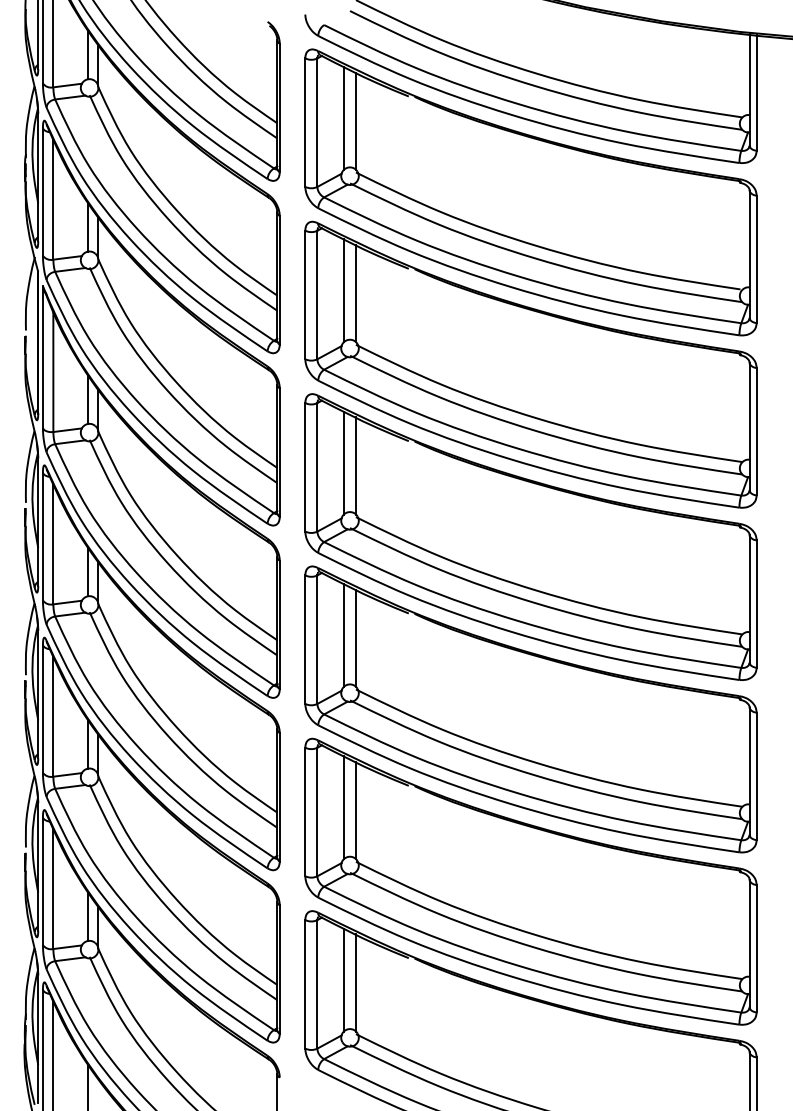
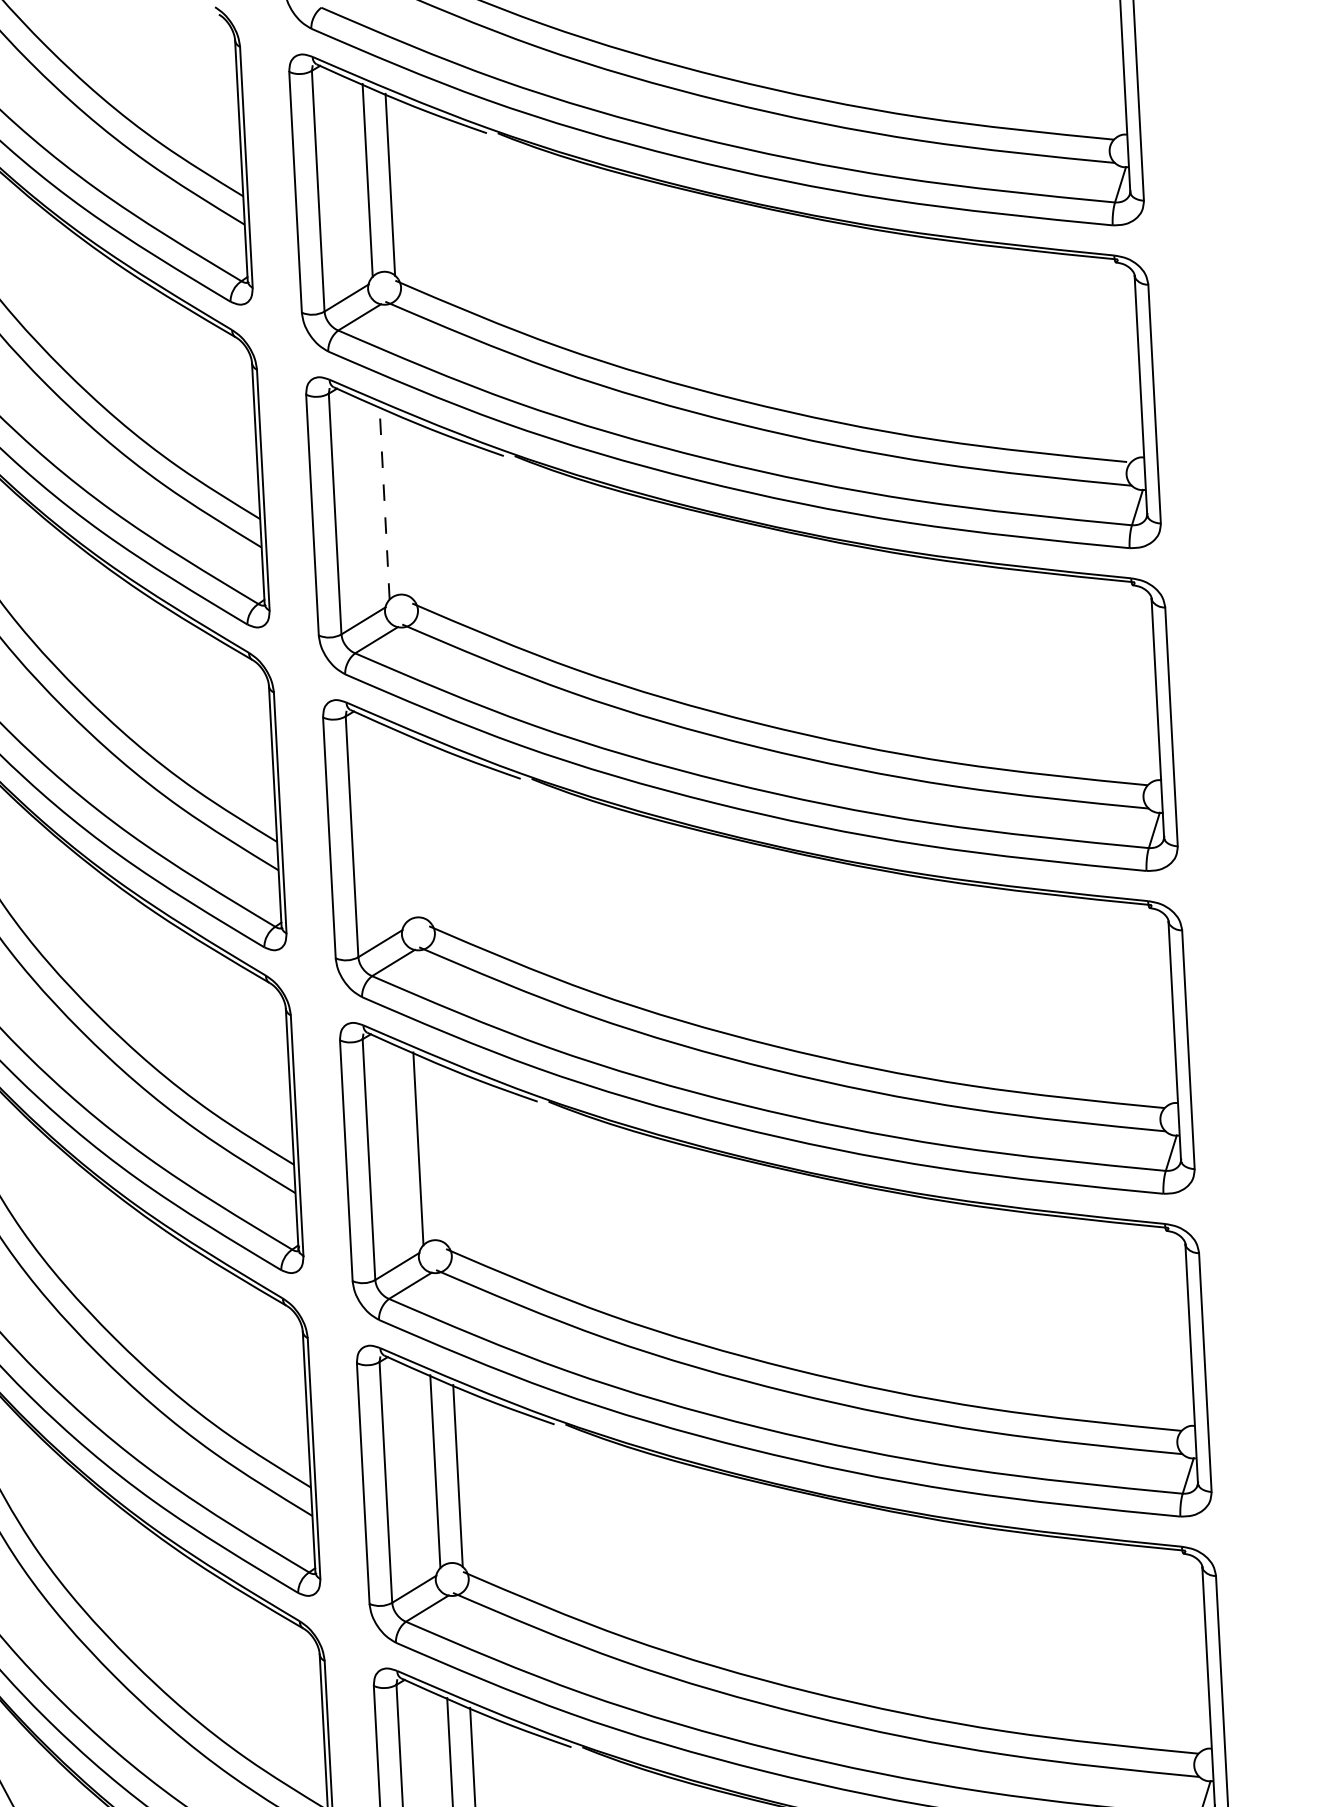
line: (344, 290) -> (385, 502), solid -> dashed
line: (355, 293) -> (406, 507), removed
line: (344, 462) -> (402, 825), removed
line: (355, 465) -> (423, 829), removed
line: (355, 637) -> (440, 1151), removed

